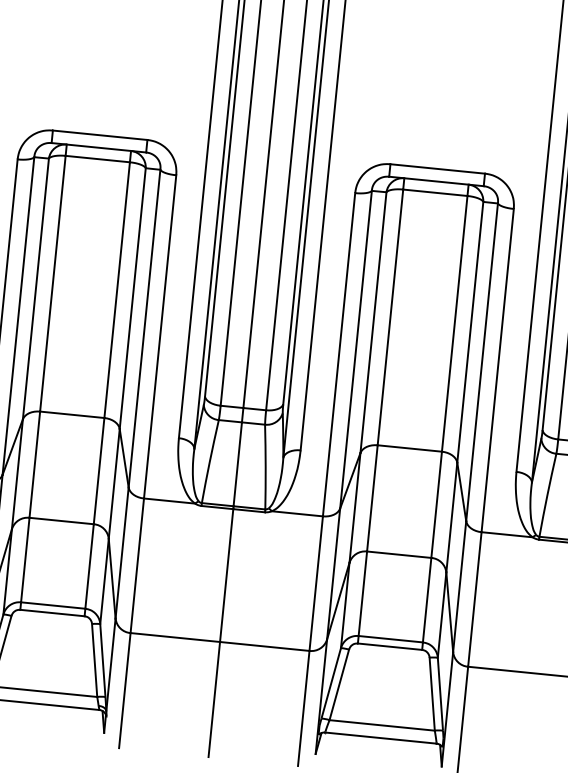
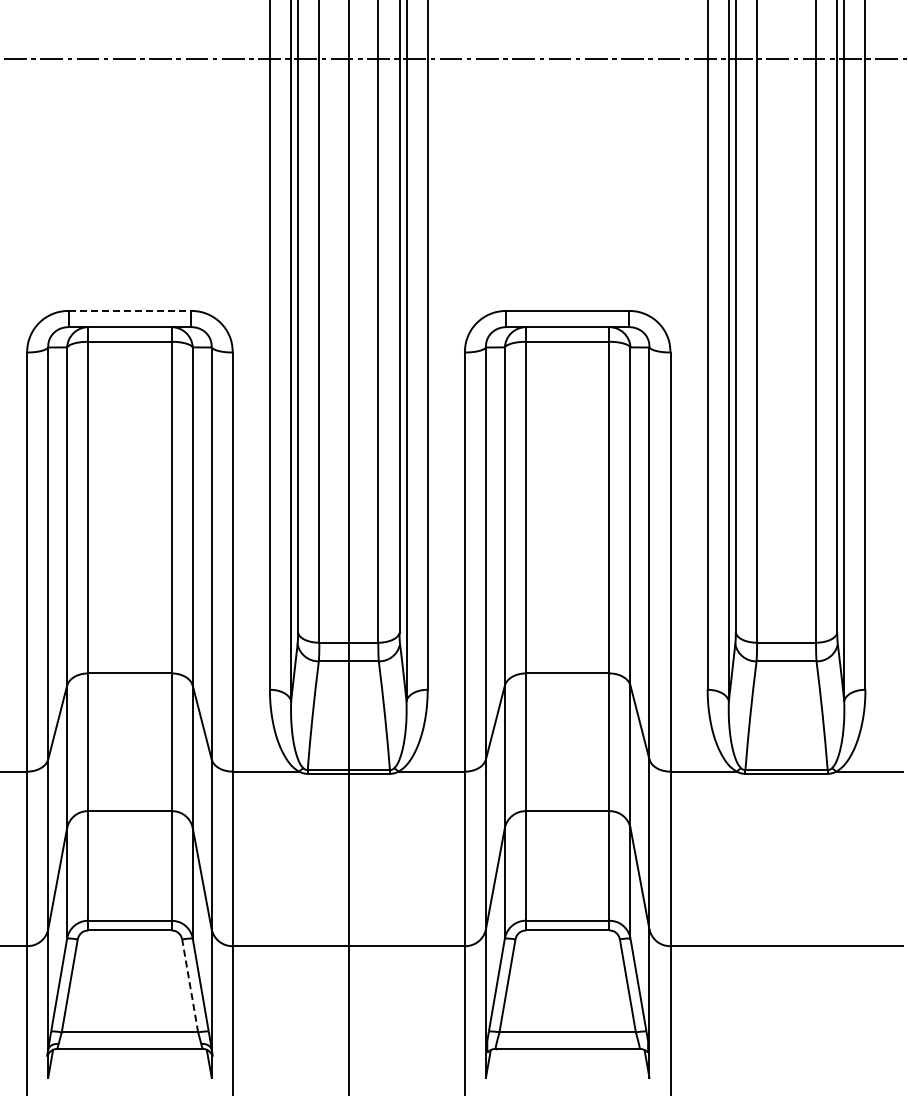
line: (100, 134) -> (130, 310), solid -> dashed
line: (94, 660) -> (190, 985), solid -> dashed

